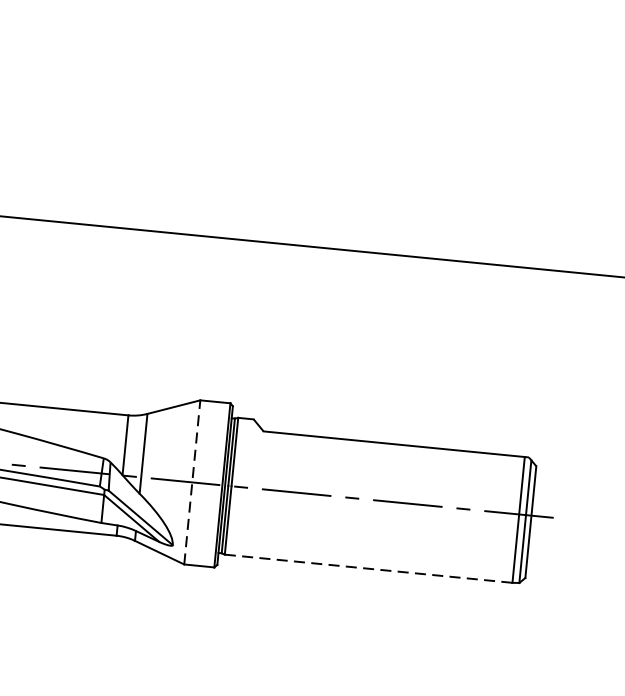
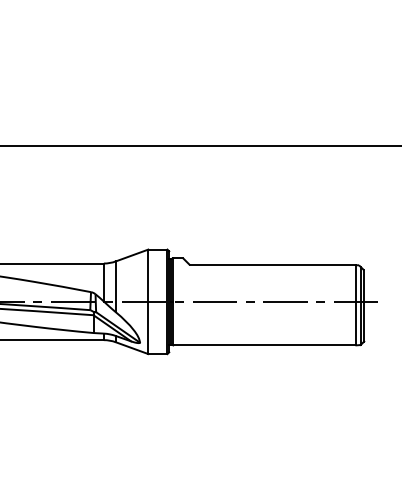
line: (192, 481) -> (148, 301), dashed -> solid
line: (368, 568) -> (264, 345), dashed -> solid

